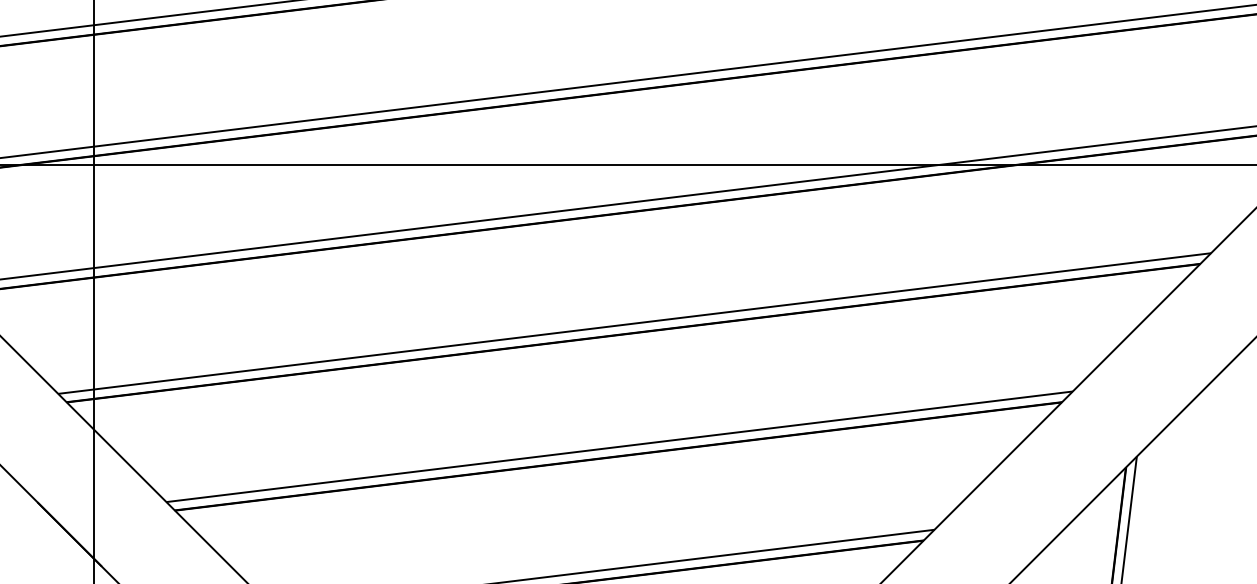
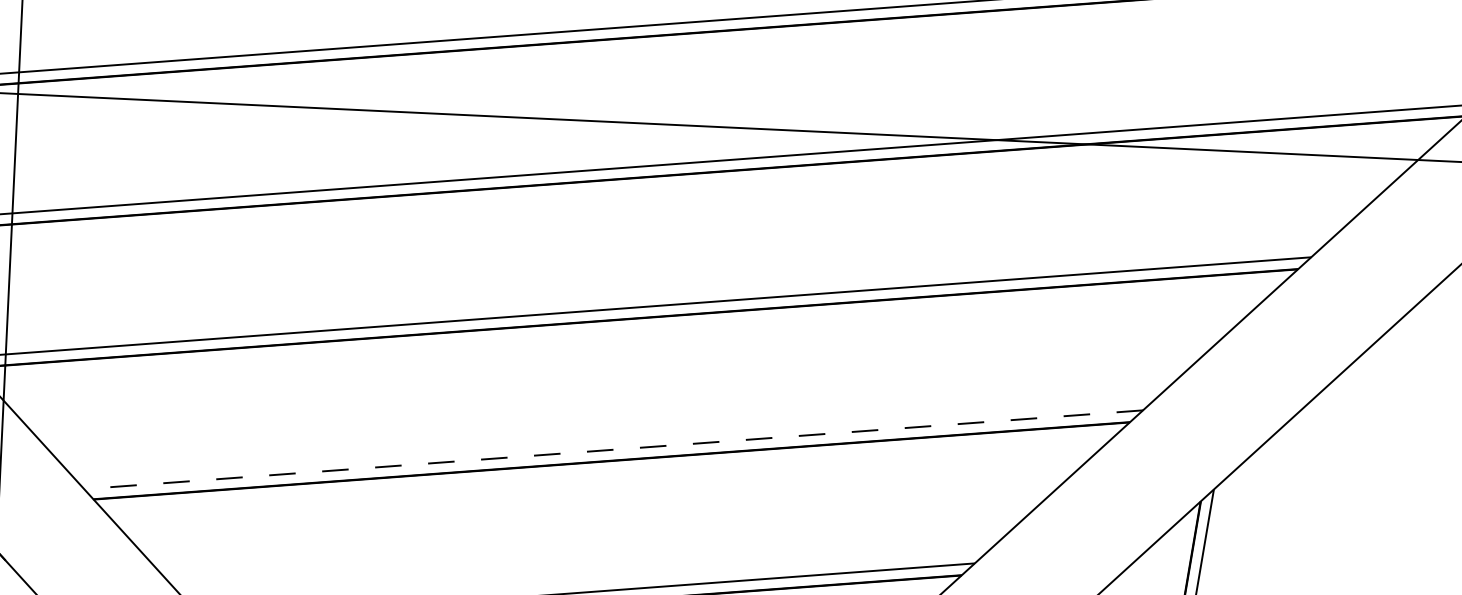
line: (619, 446) -> (613, 449), solid -> dashed

